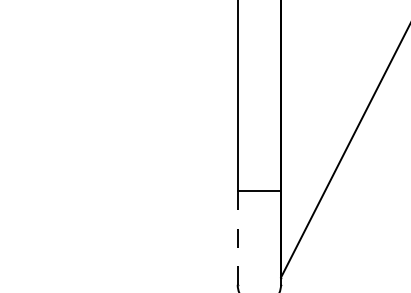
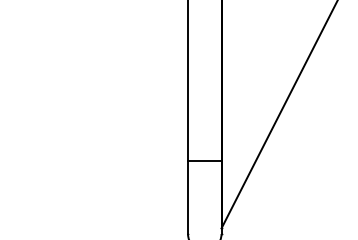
line: (238, 237) -> (188, 197), dashed -> solid

